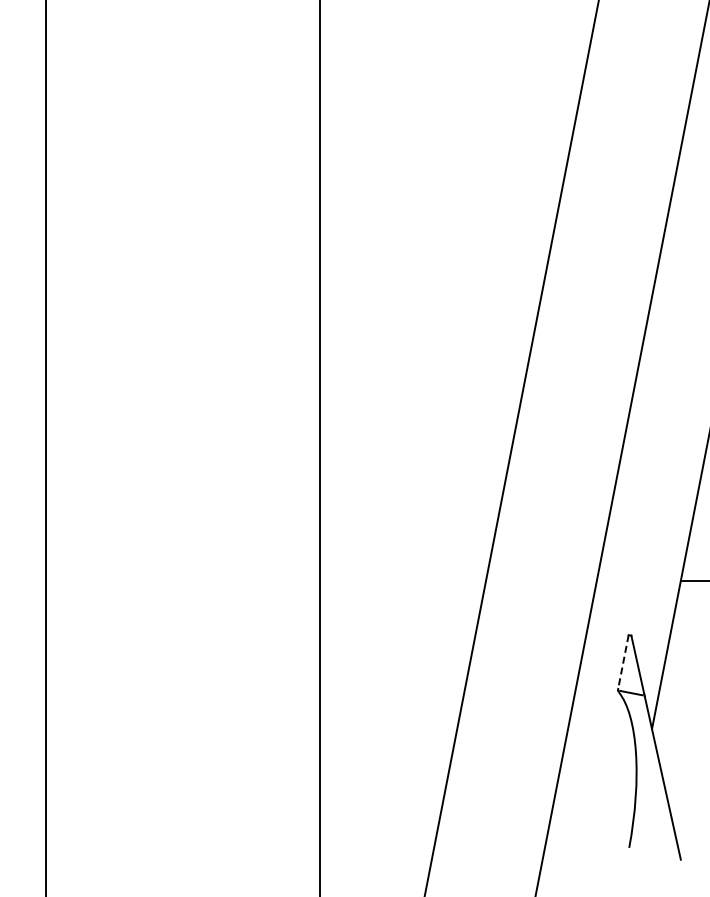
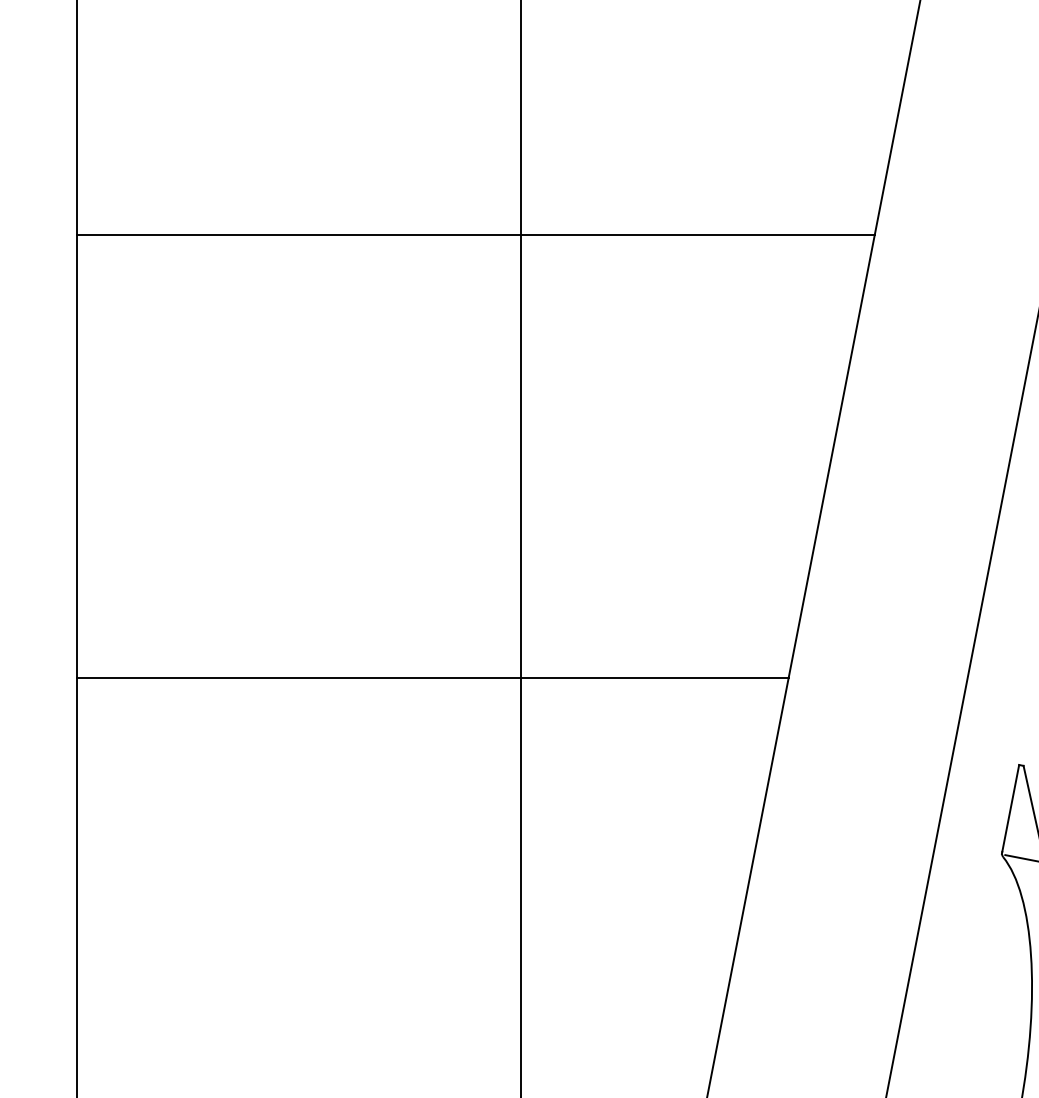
line: (292, 306) -> (476, 234), added
line: (265, 581) -> (432, 678), added
line: (623, 662) -> (1010, 809), dashed -> solid

